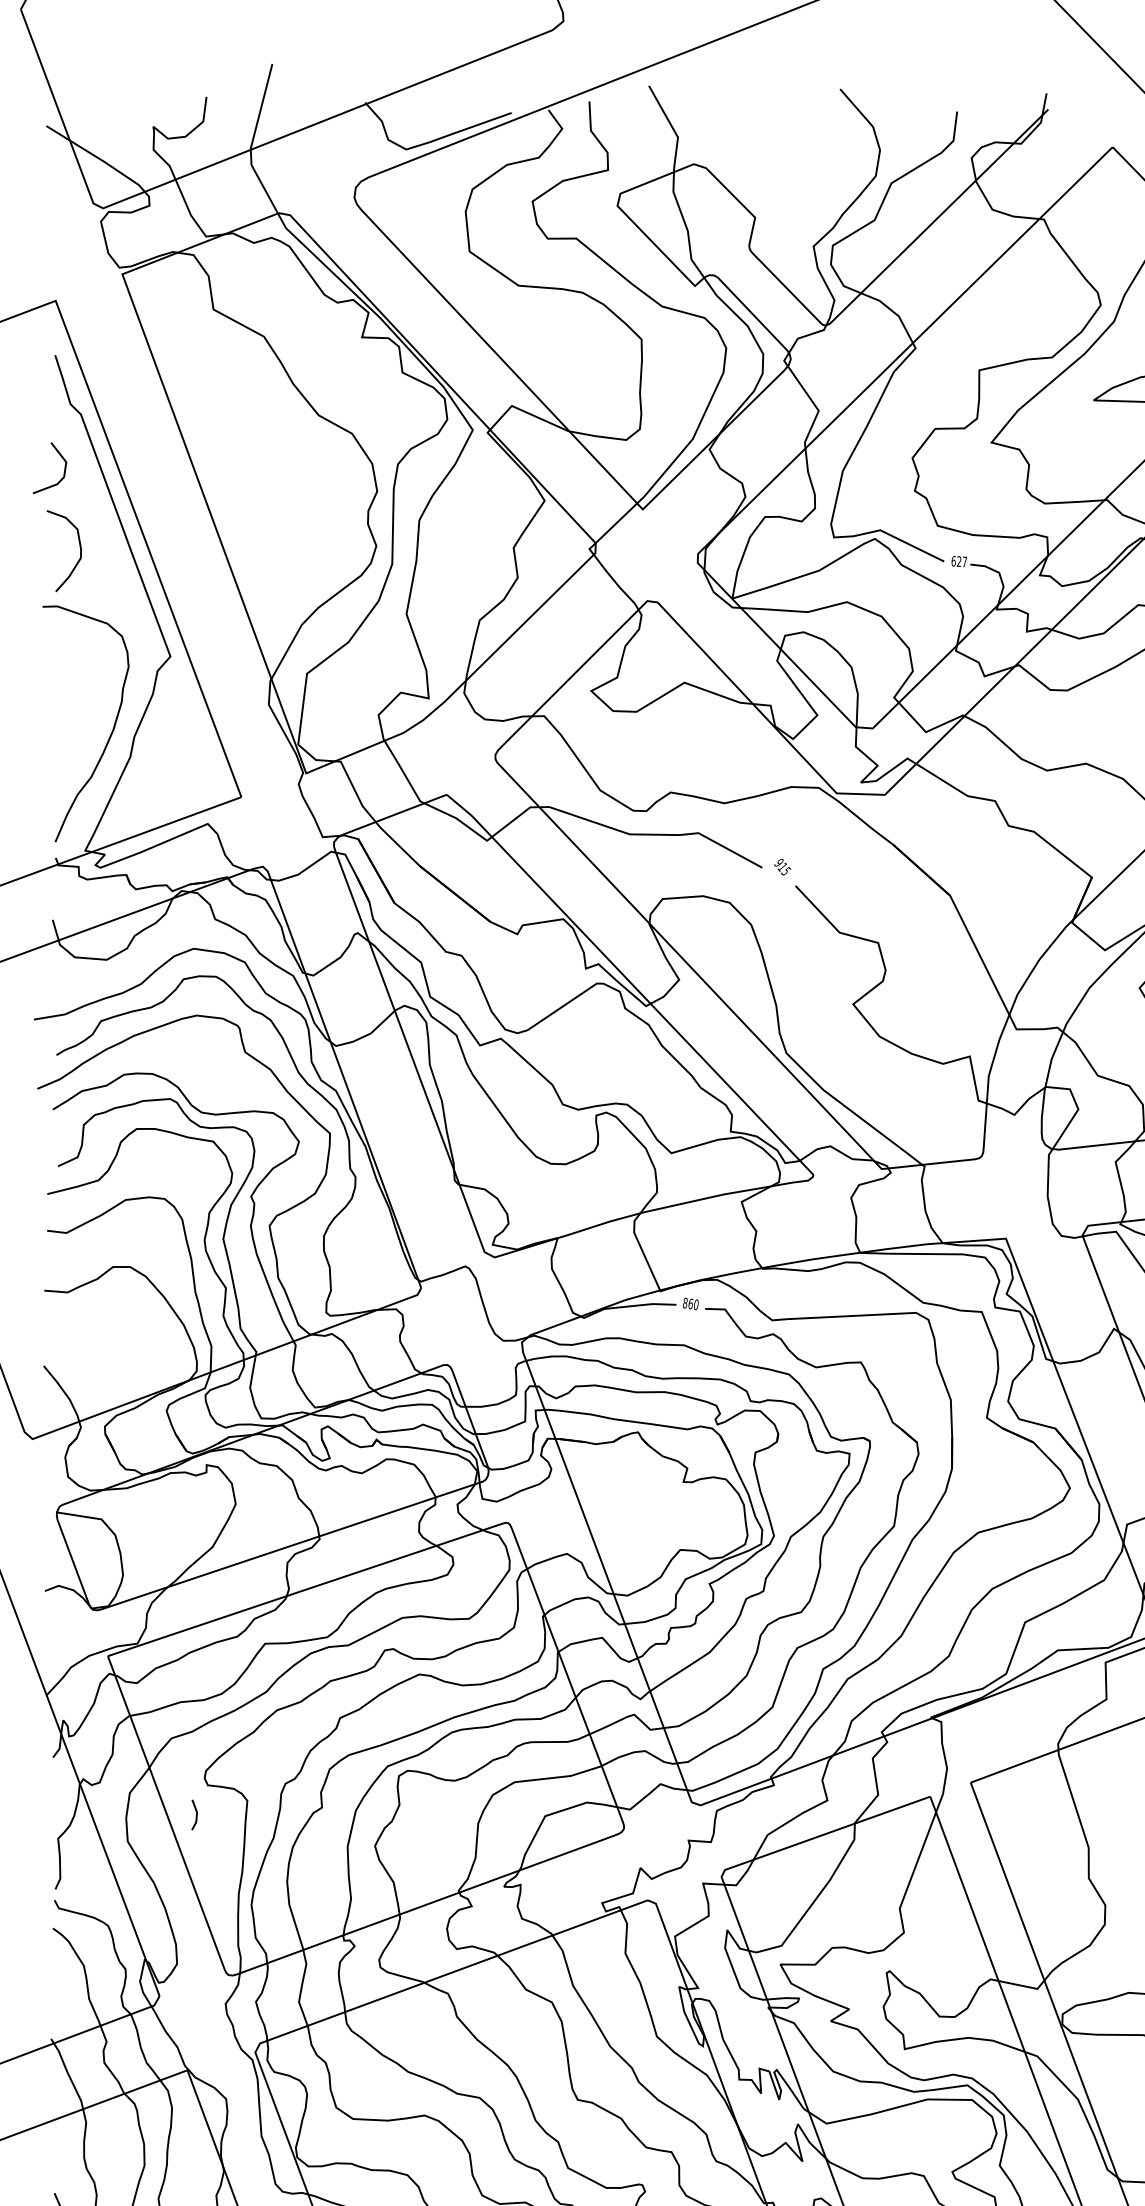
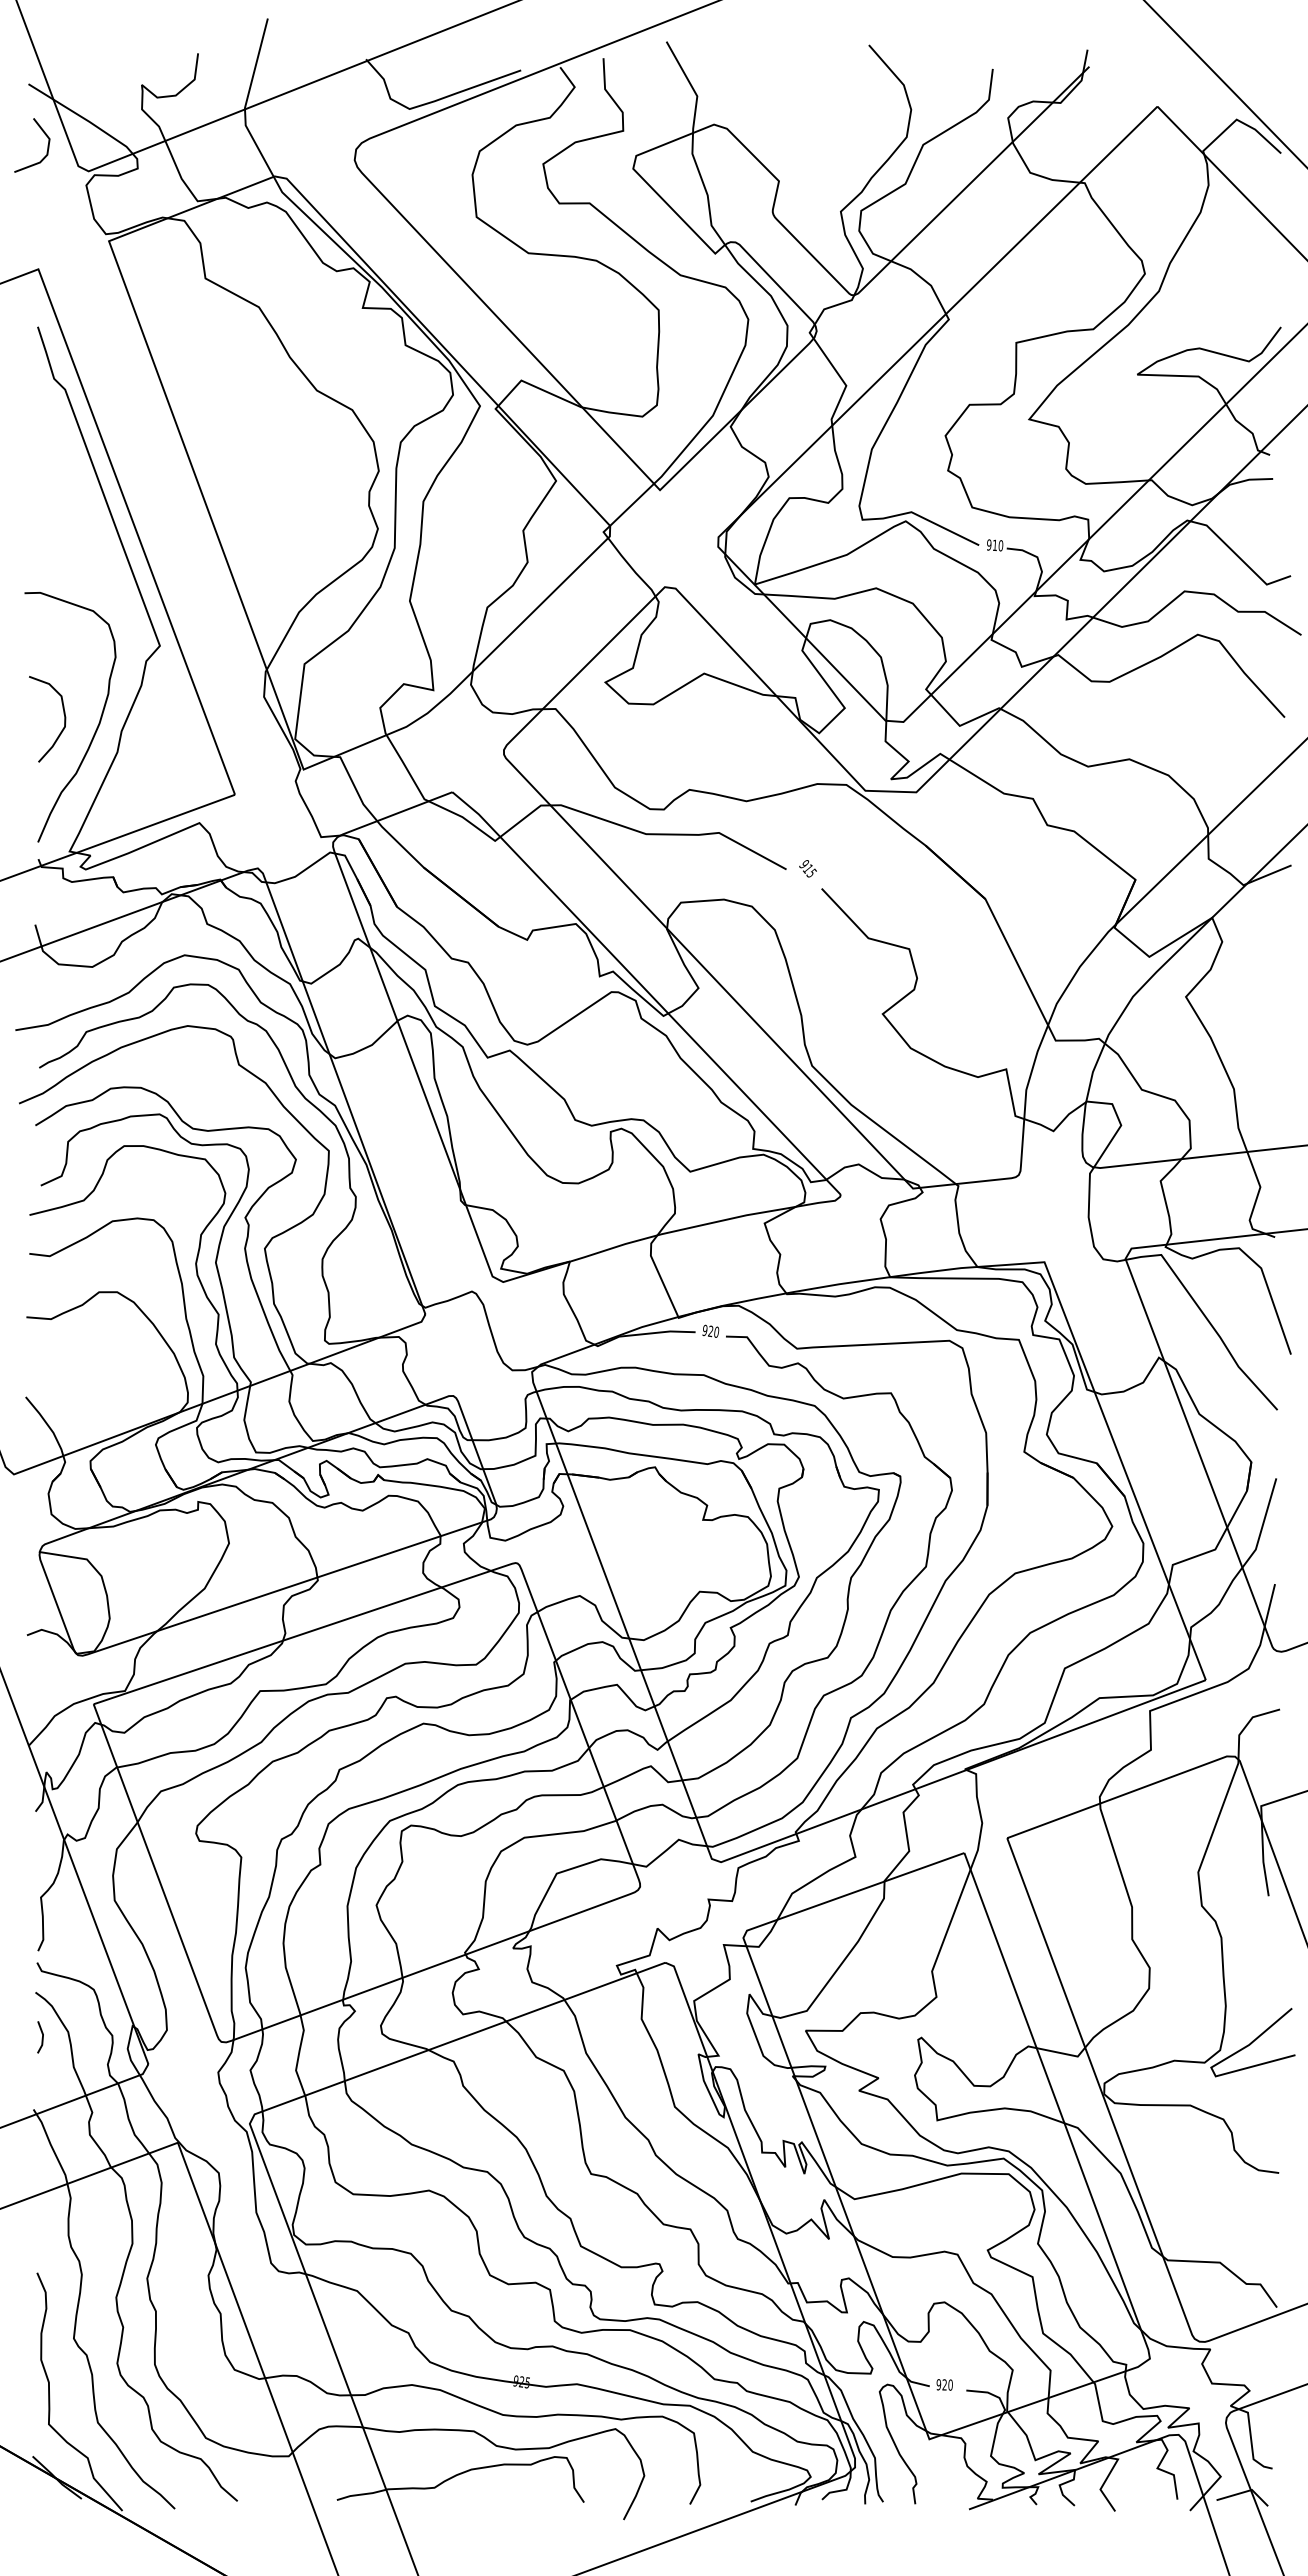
line: (64, 468) -> (47, 145), moved
curve: (79, 546) -> (63, 714), moved
text: (959, 561) -> (995, 545), 627 -> 910
text: (687, 1304) -> (707, 1331), 860 -> 920
line: (195, 1816) -> (41, 2038), moved

